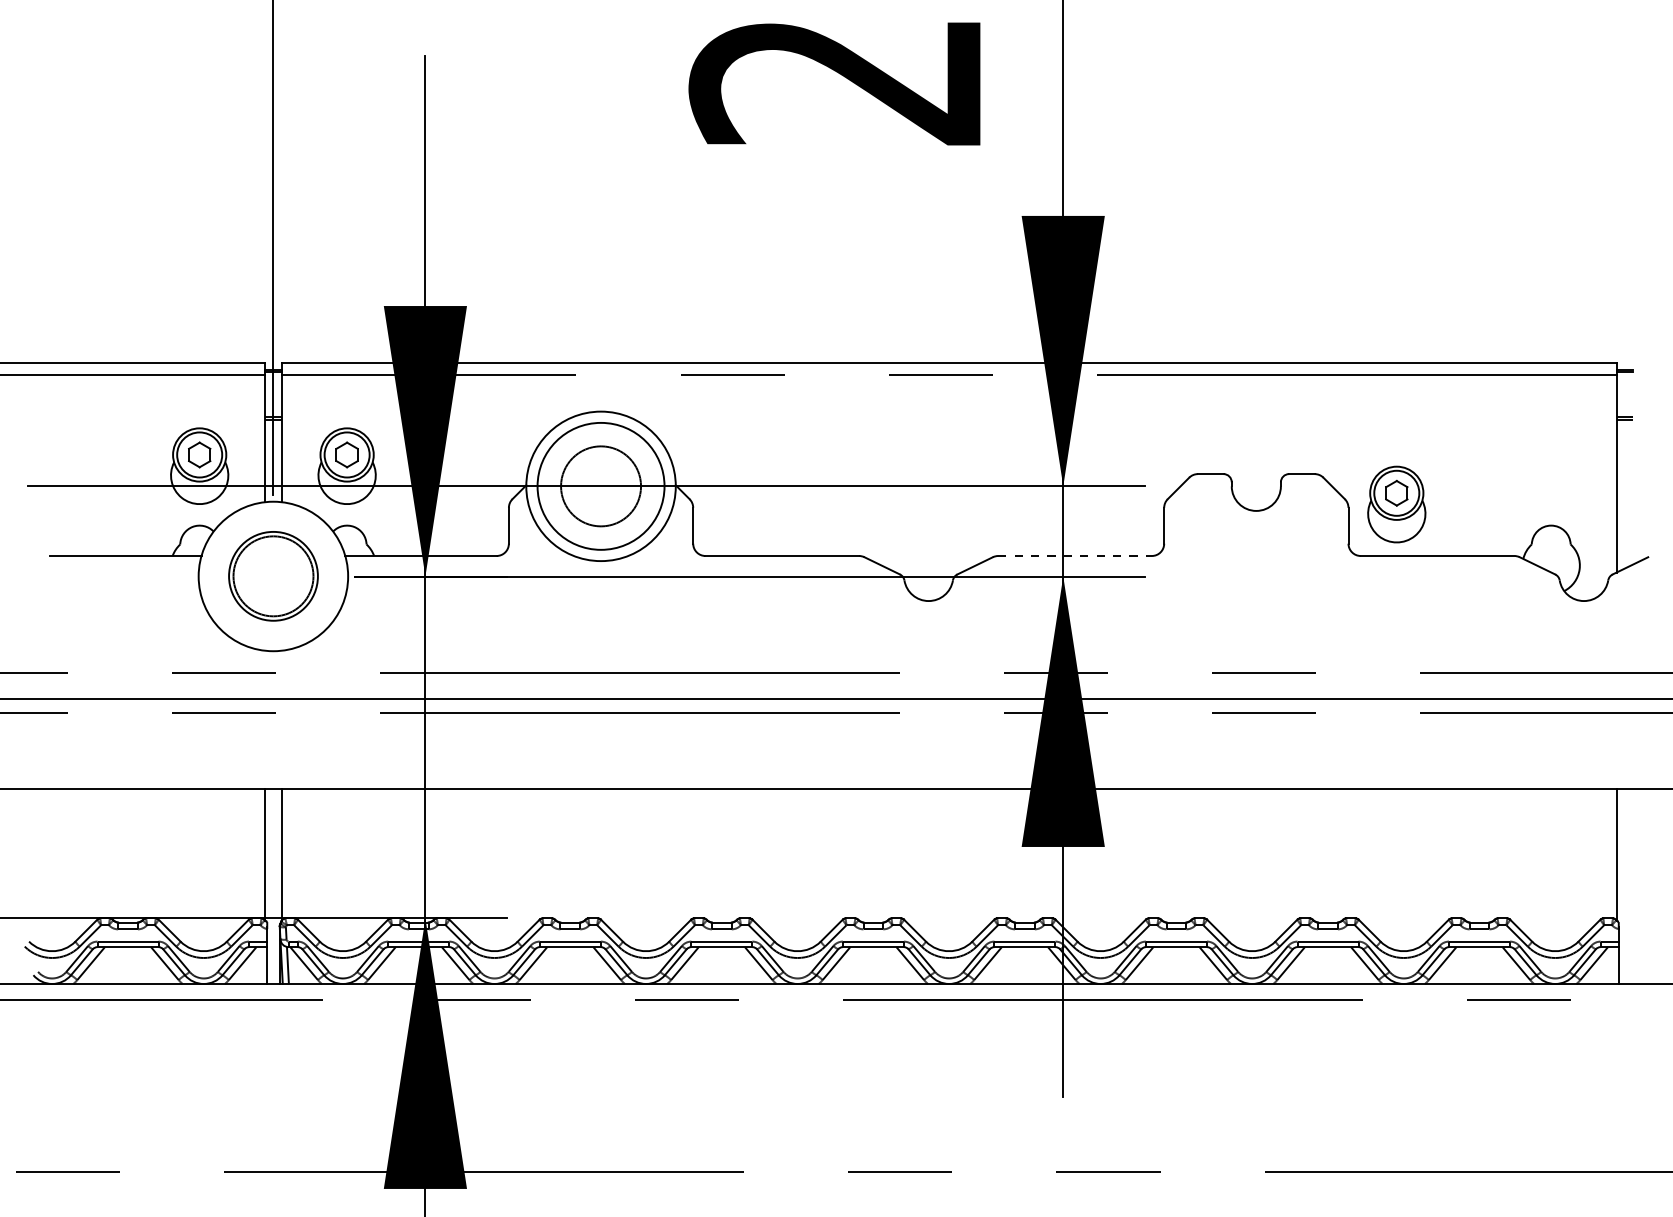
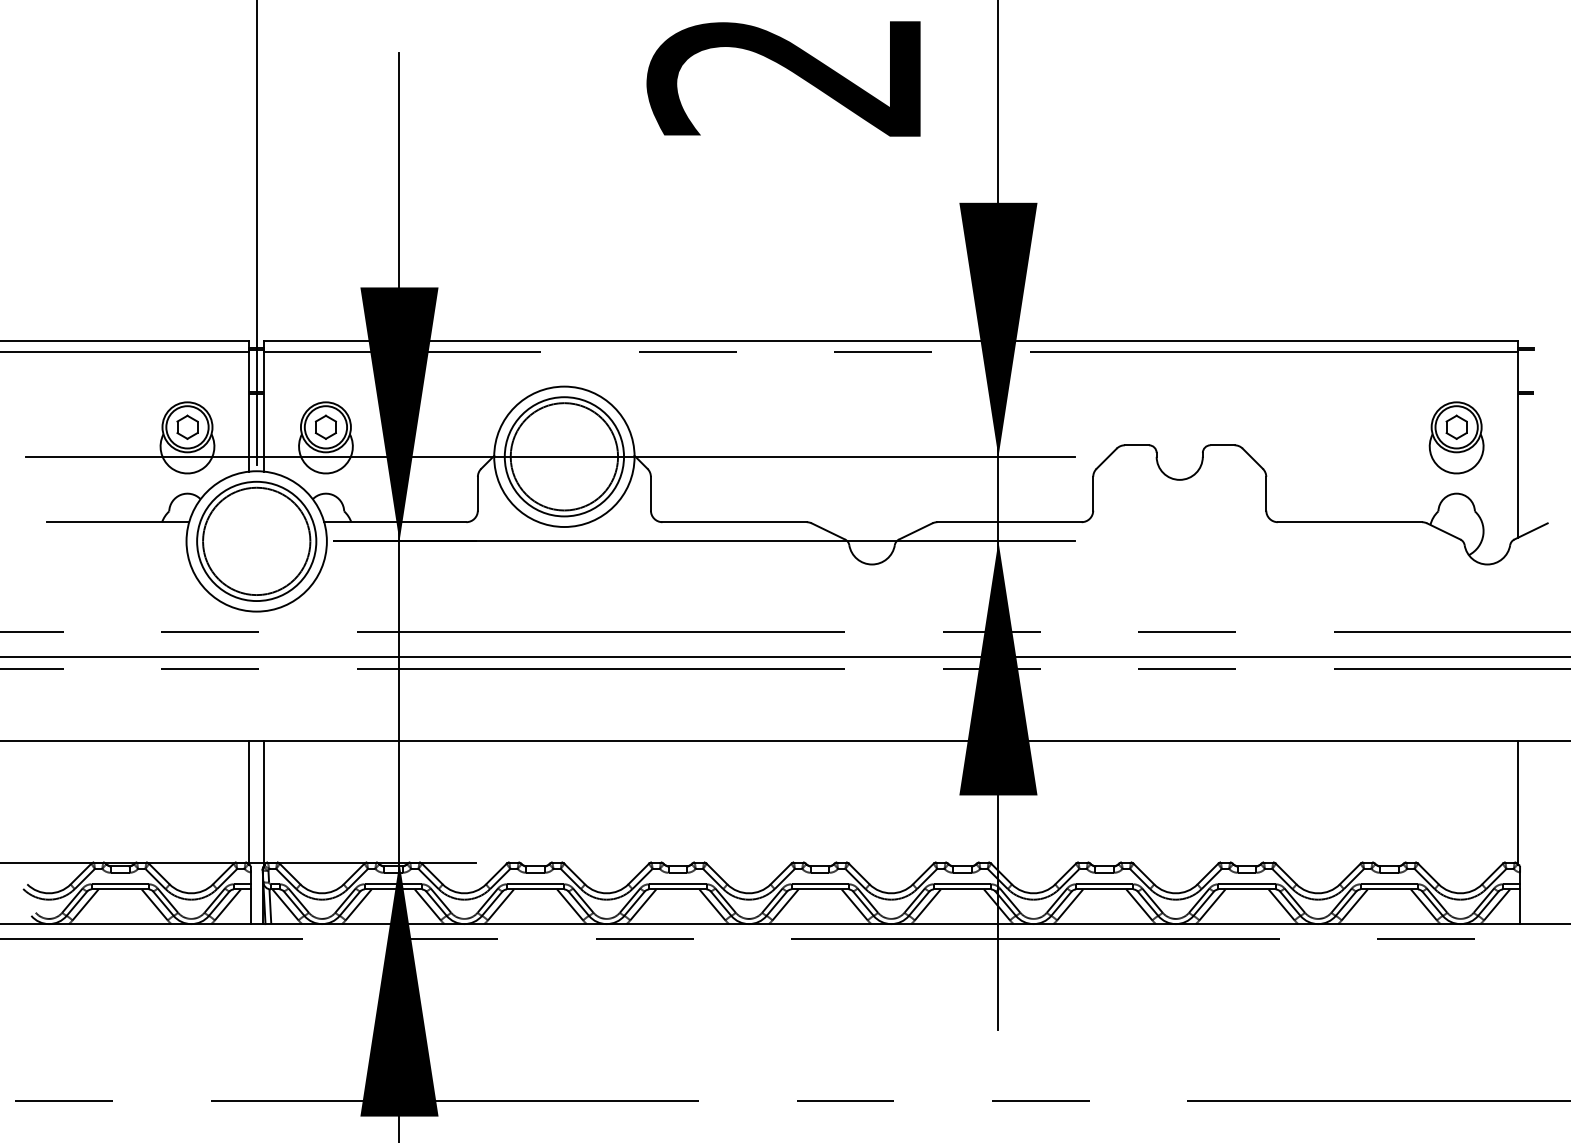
circle: (601, 486) -> (564, 456), size x1.43
part: (1396, 504) -> (1456, 437), moved
line: (1076, 556) -> (1010, 522), dashed -> solid
part: (273, 575) -> (256, 540), size x1.43

